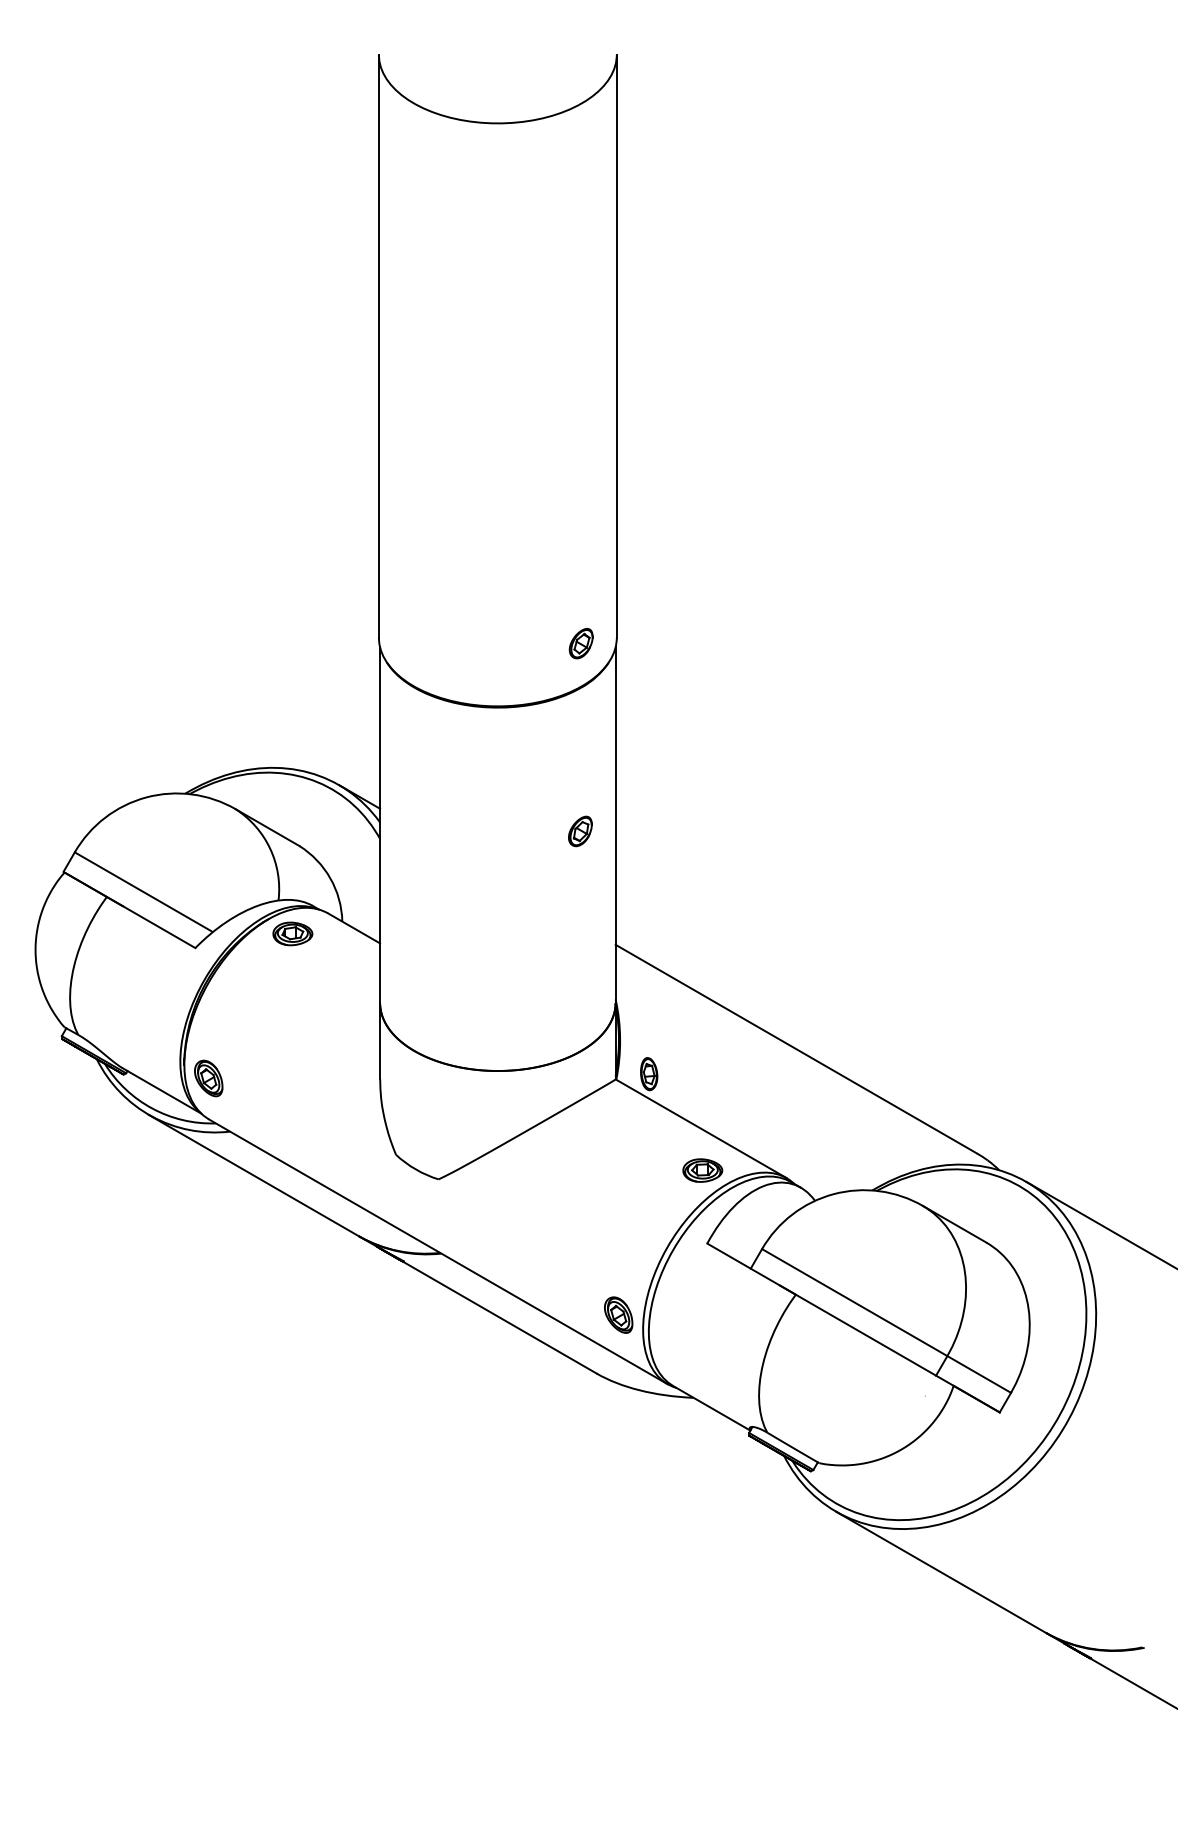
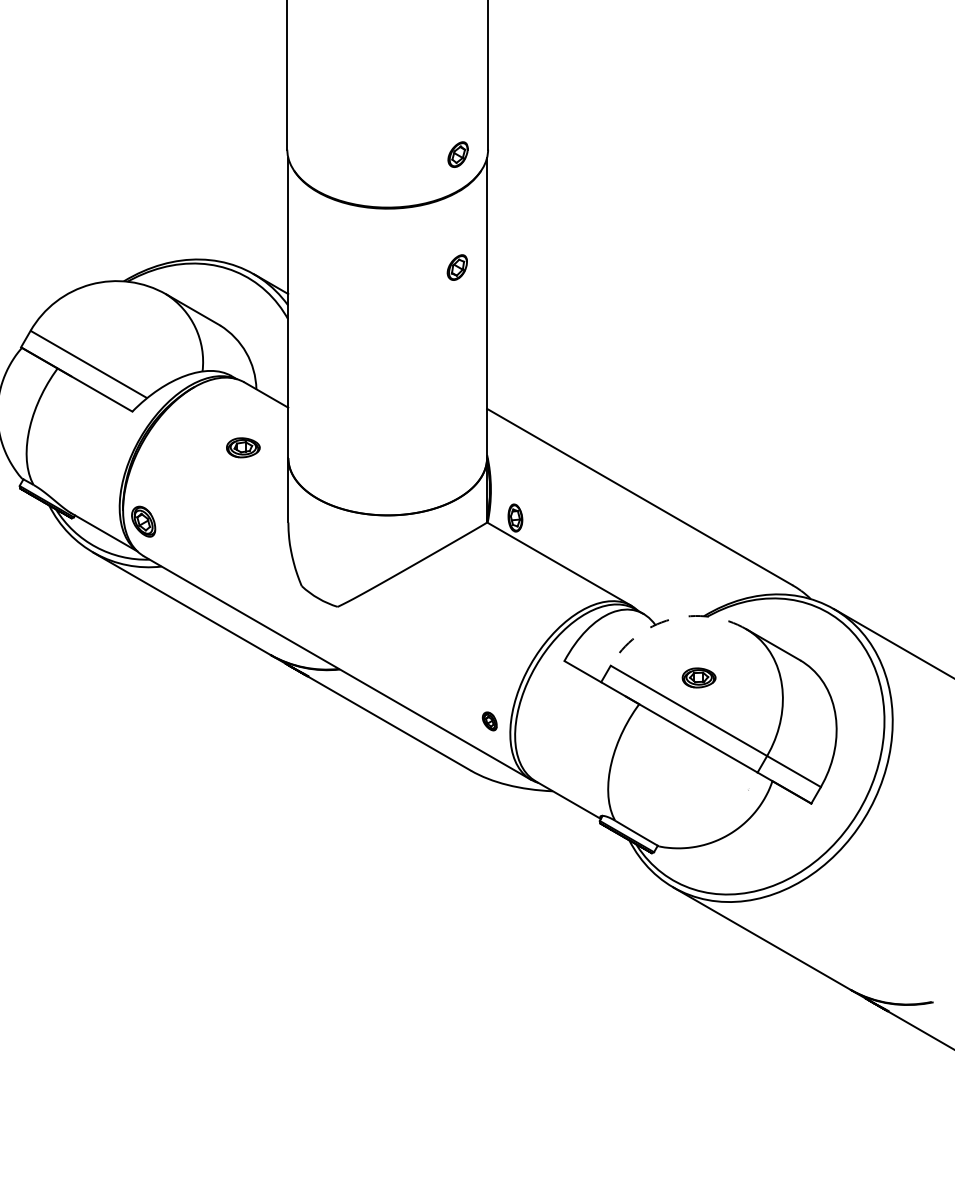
part: (580, 831) -> (457, 267), moved
part: (292, 933) -> (243, 447), moved
part: (702, 1170) -> (698, 677), moved
arc: (833, 1194) -> (671, 619), solid -> dashed
part: (618, 1314) -> (489, 720), size x0.6

